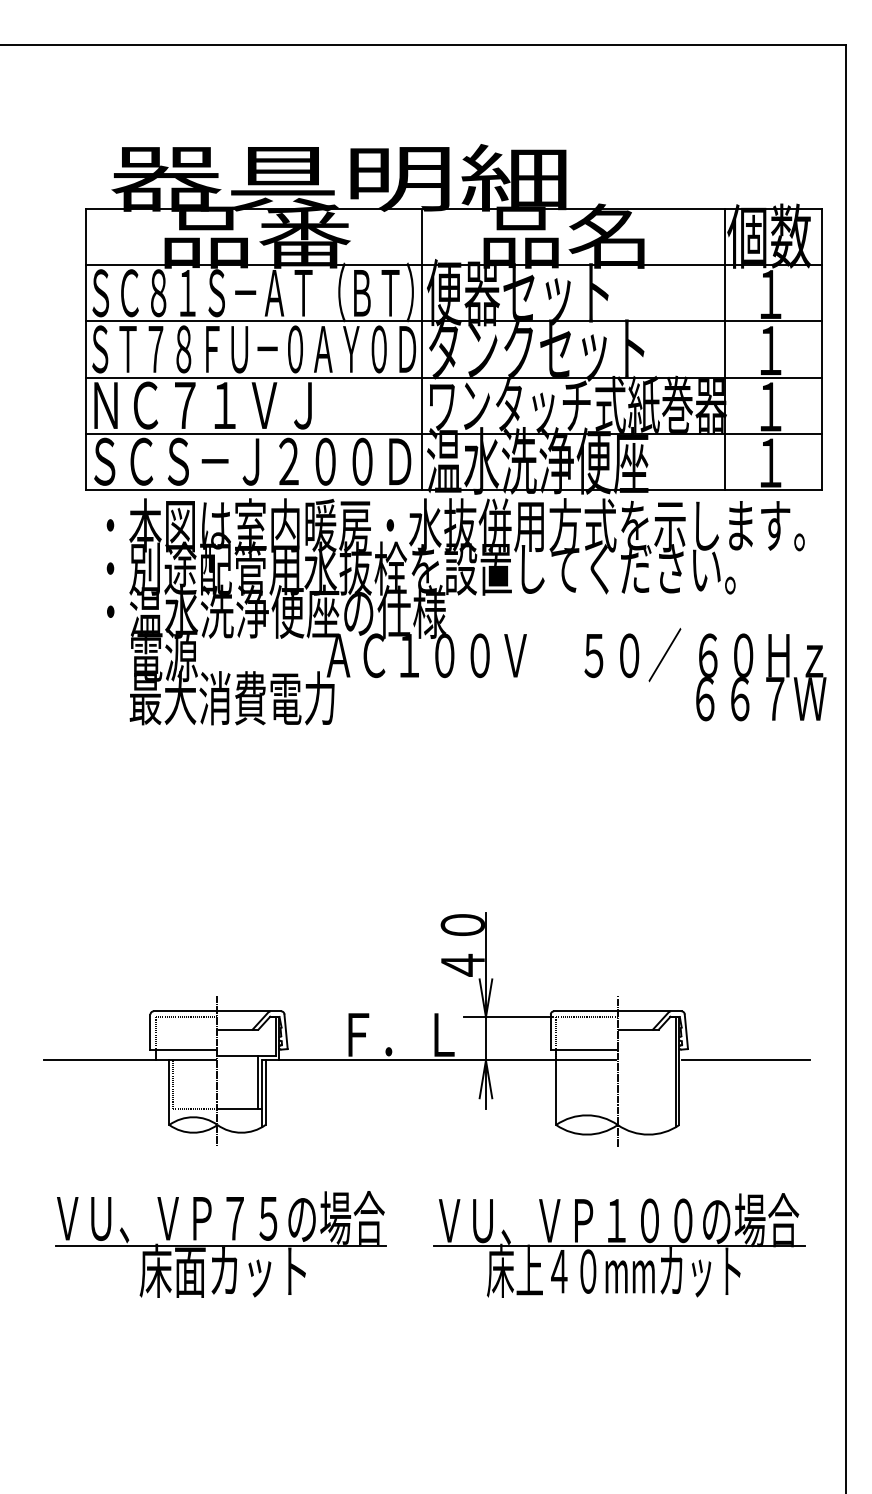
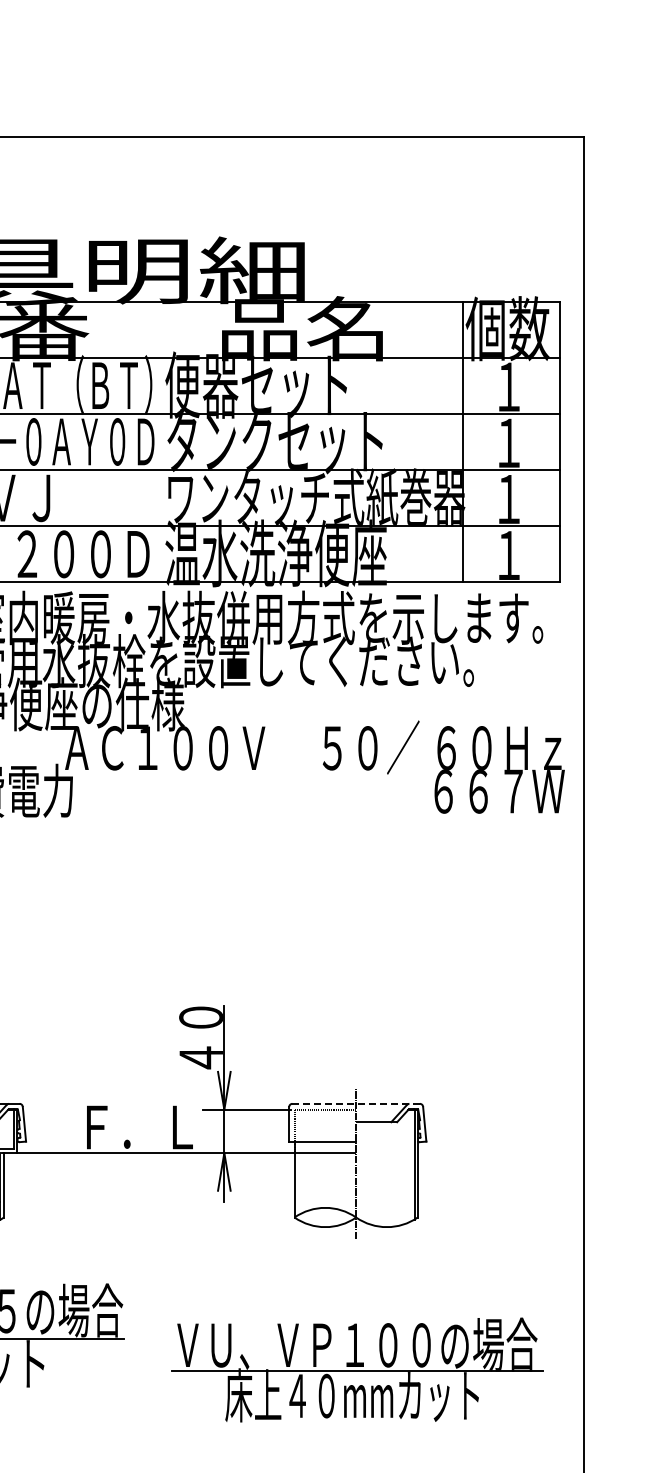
line: (422, 349) -> (160, 442), removed
line: (617, 1011) -> (355, 1104), solid -> dashed
line: (745, 1060) -> (483, 1153), removed
part: (619, 1245) -> (357, 1370), moved

